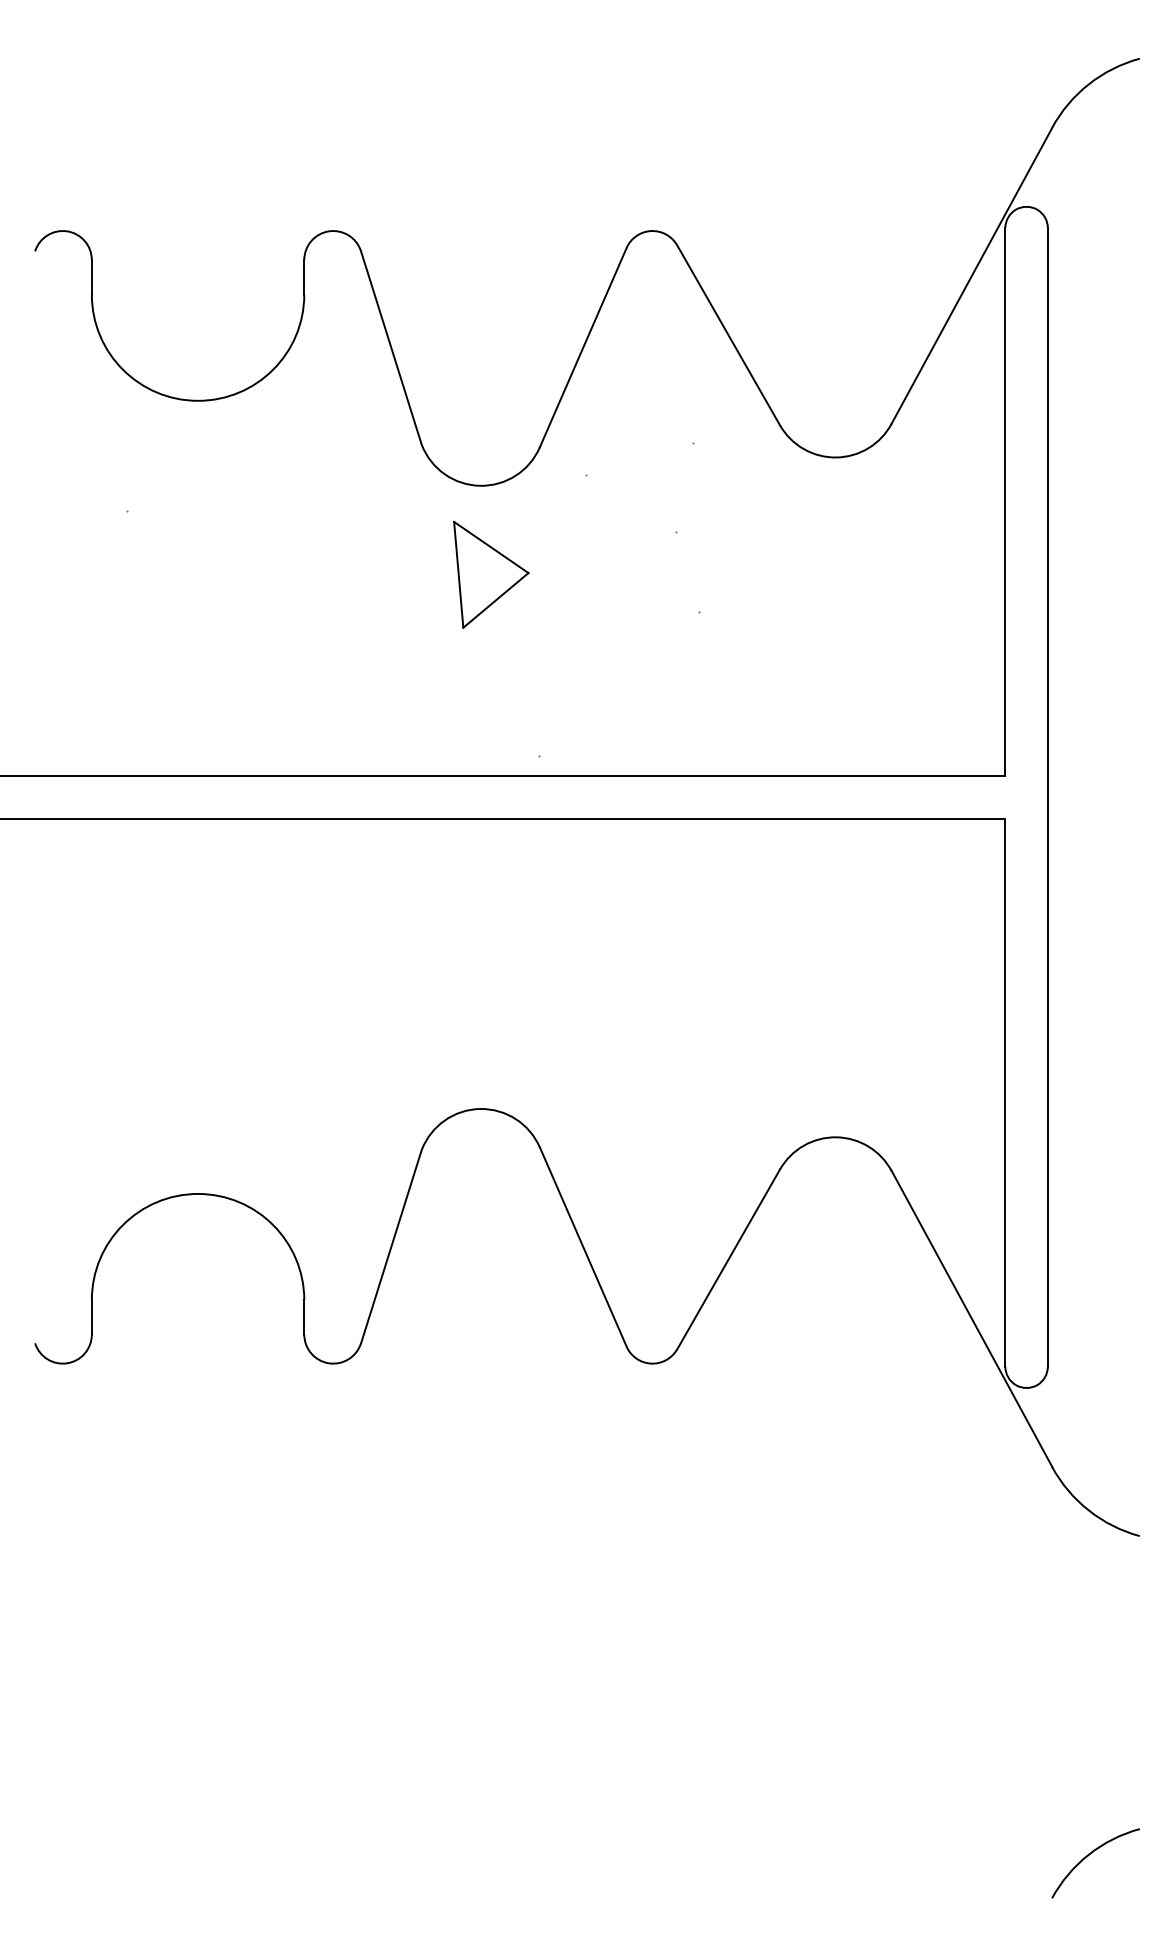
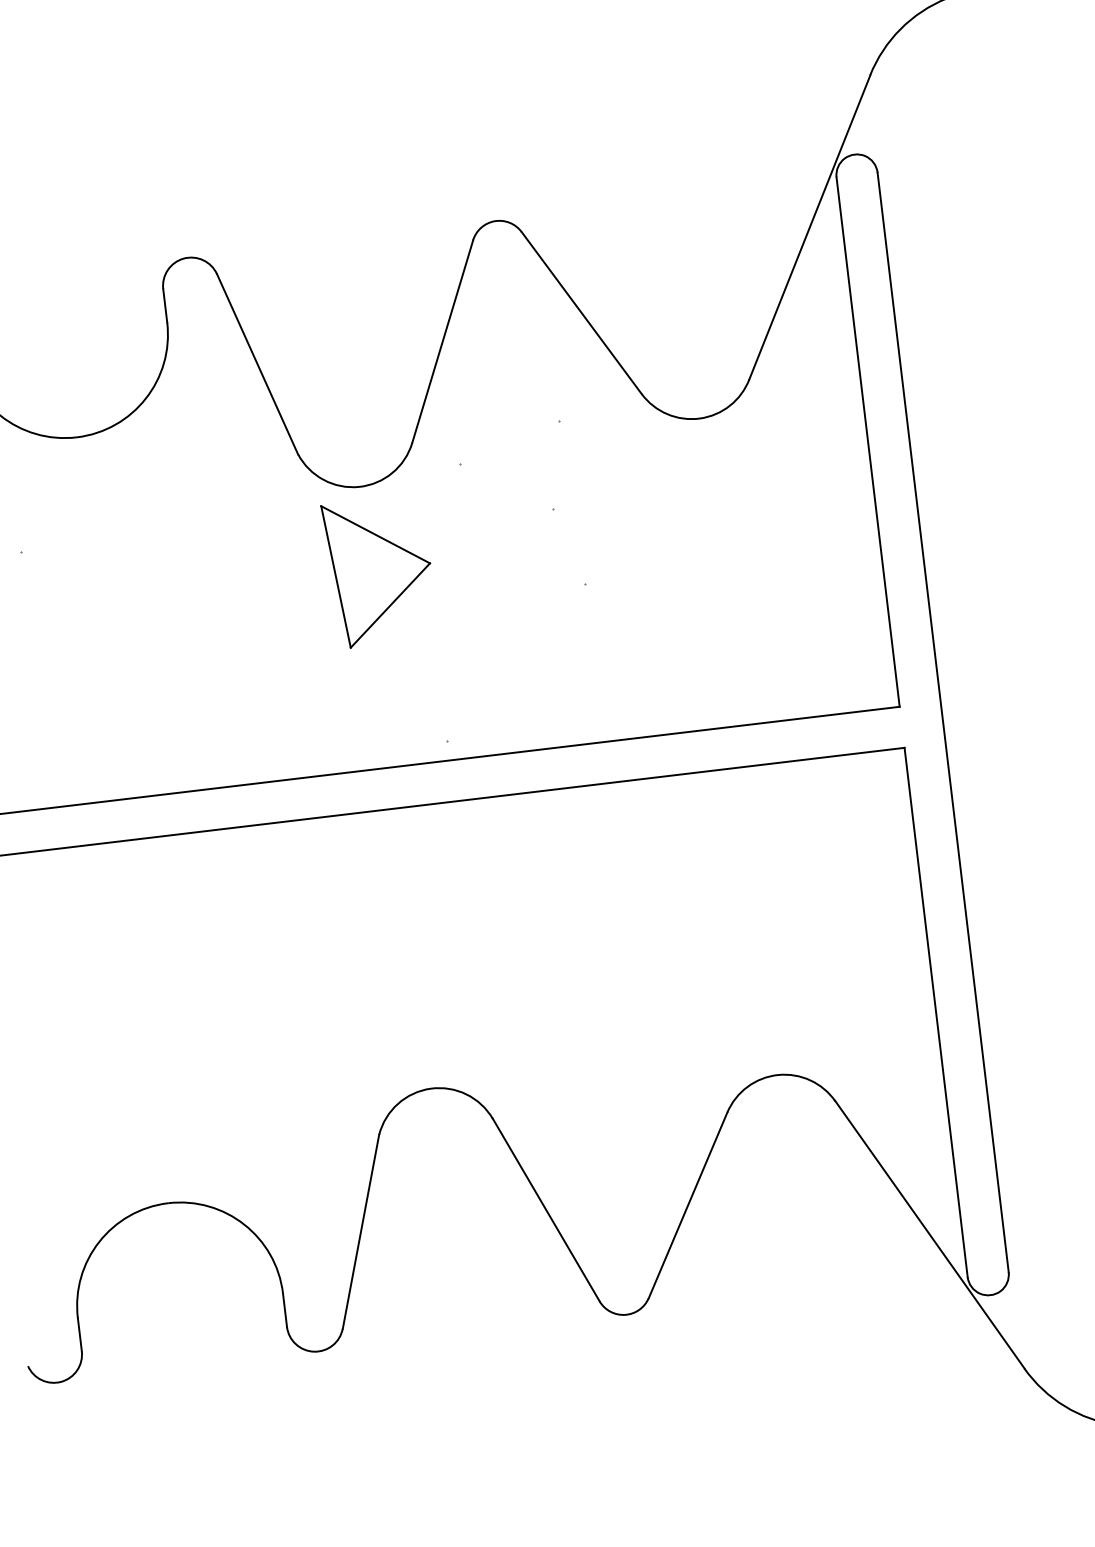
part: (491, 574) -> (380, 571), size x1.4

